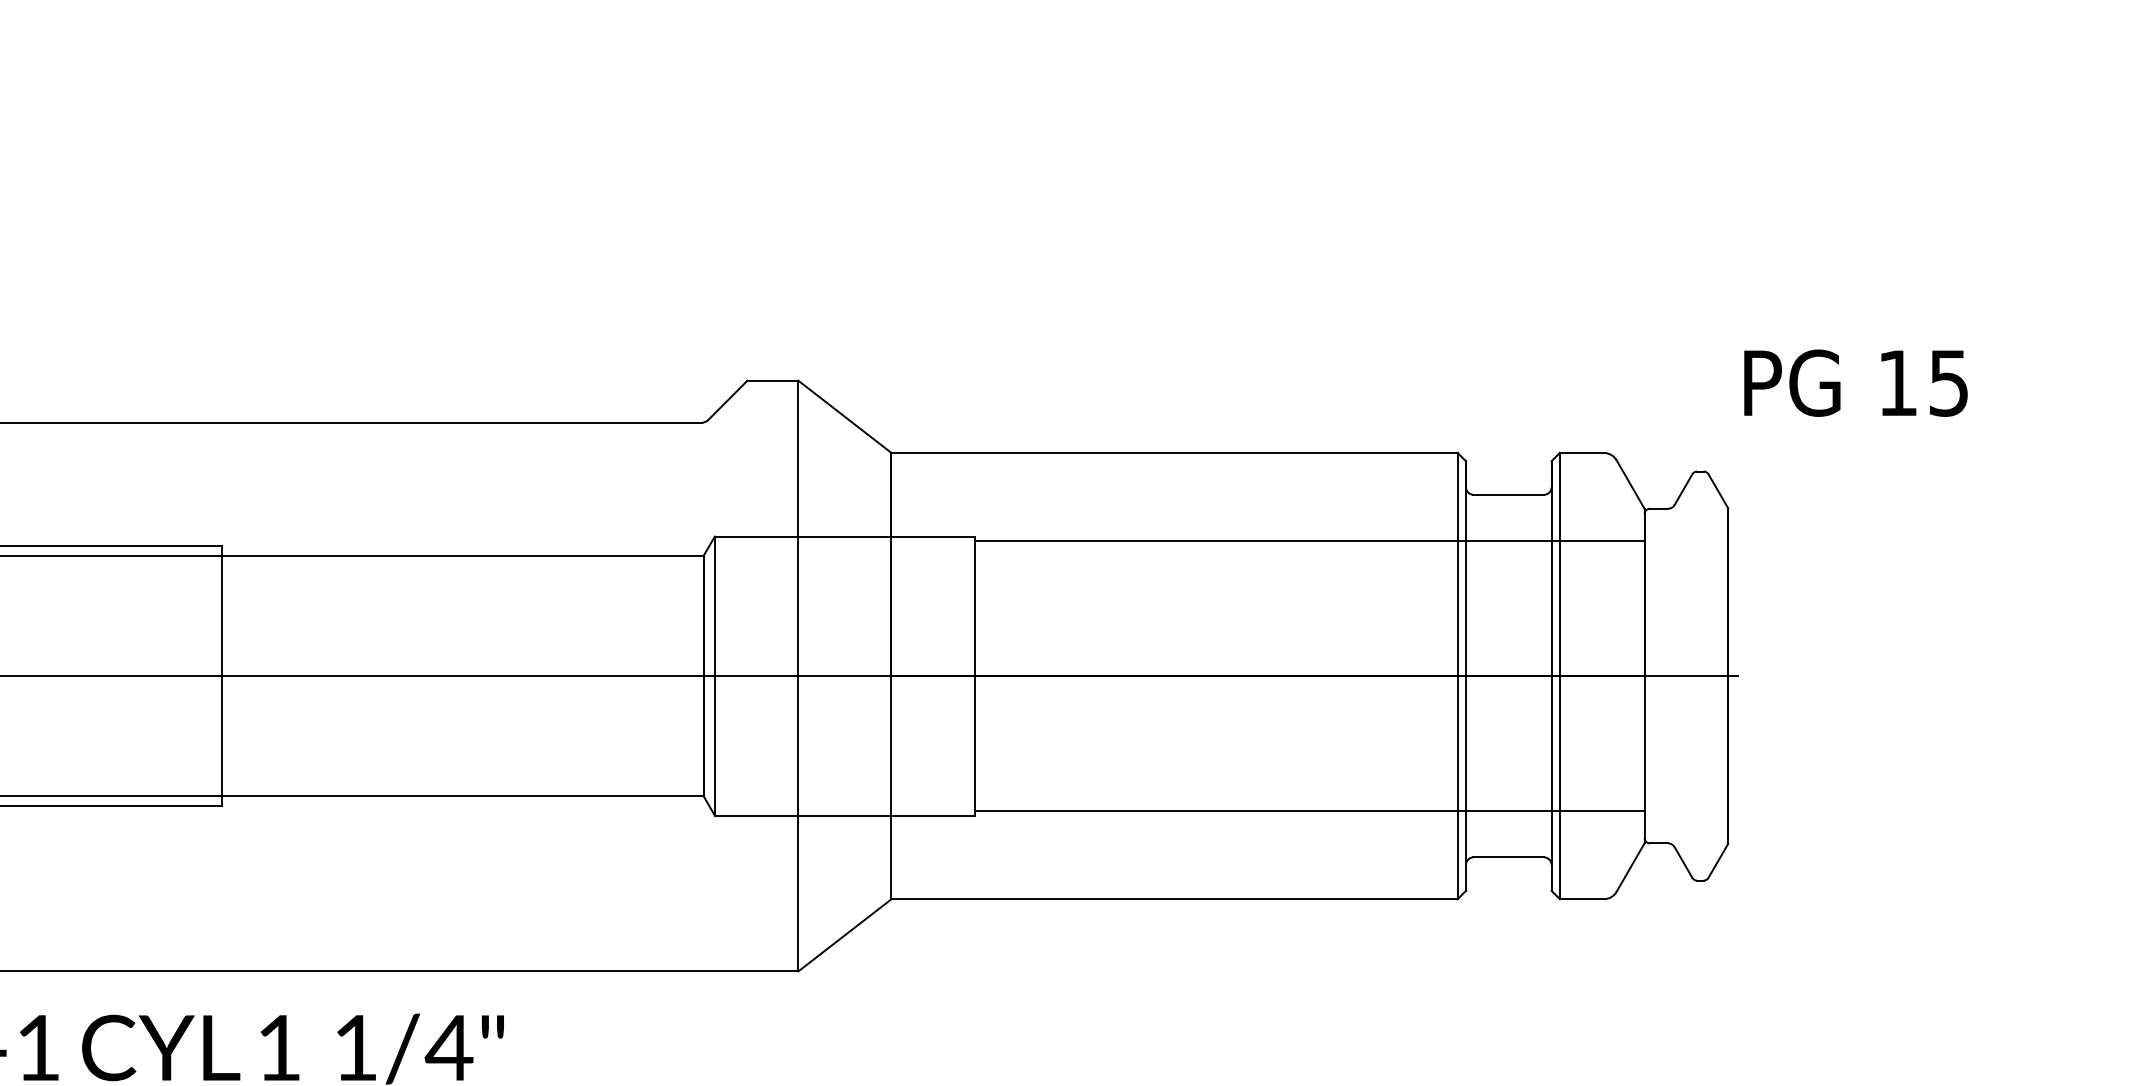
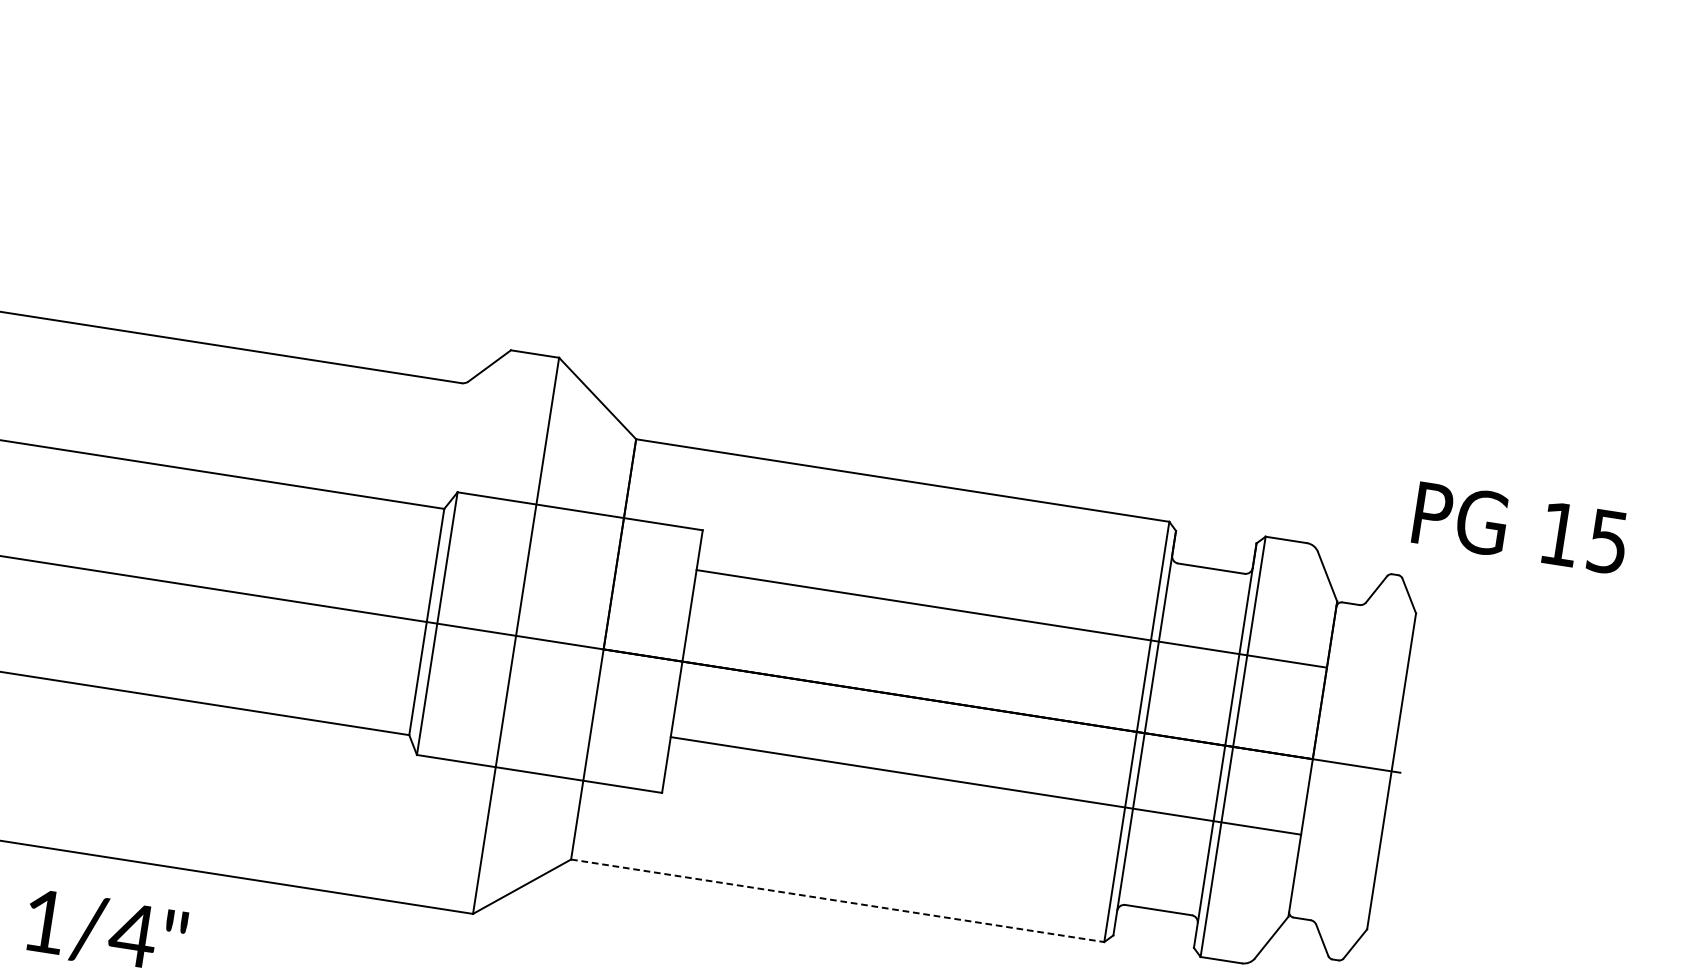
text: (1855, 382) -> (1520, 527), moved
line: (1309, 540) -> (1011, 618), moved
line: (1309, 811) -> (985, 786), moved
line: (1175, 899) -> (838, 901), solid -> dashed

